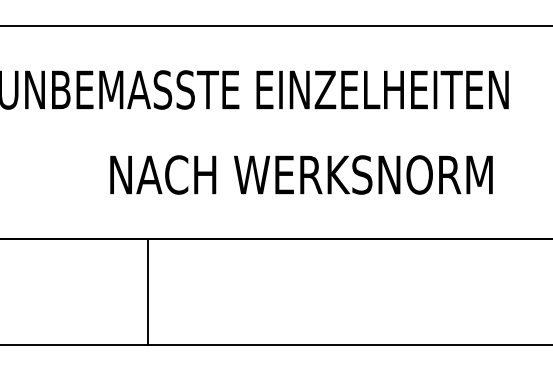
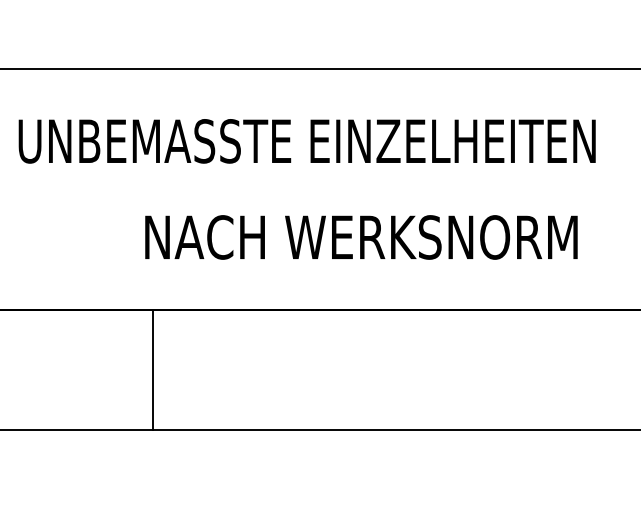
line: (147, 291) -> (152, 369), moved

